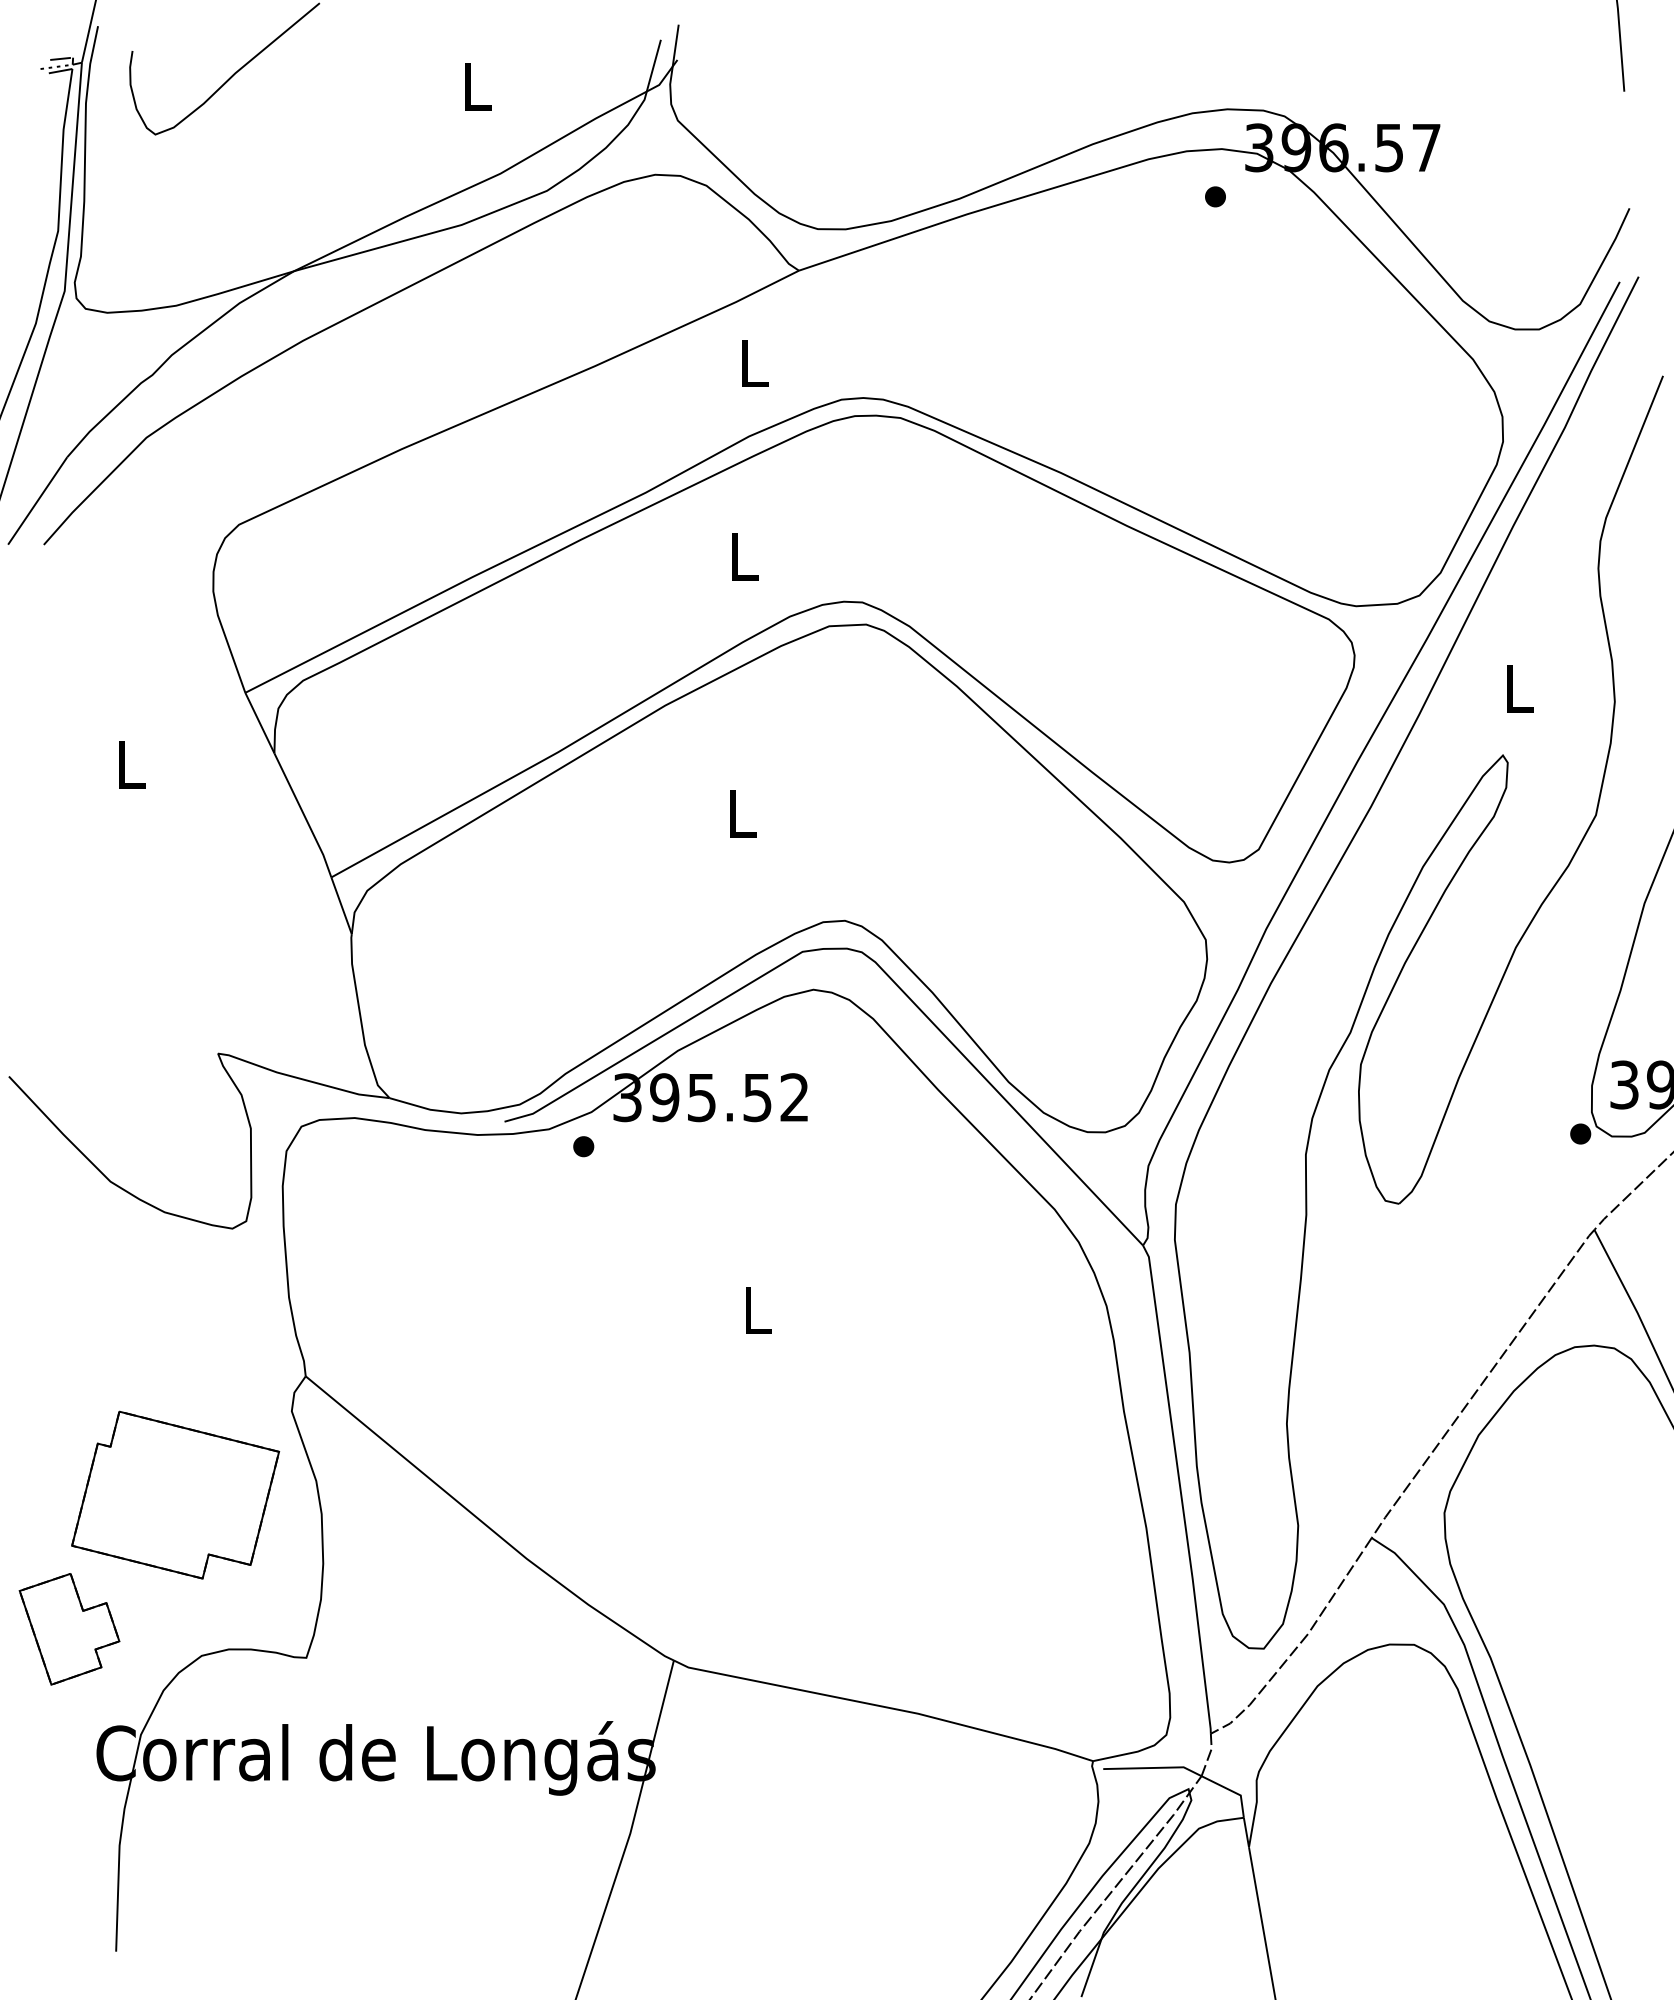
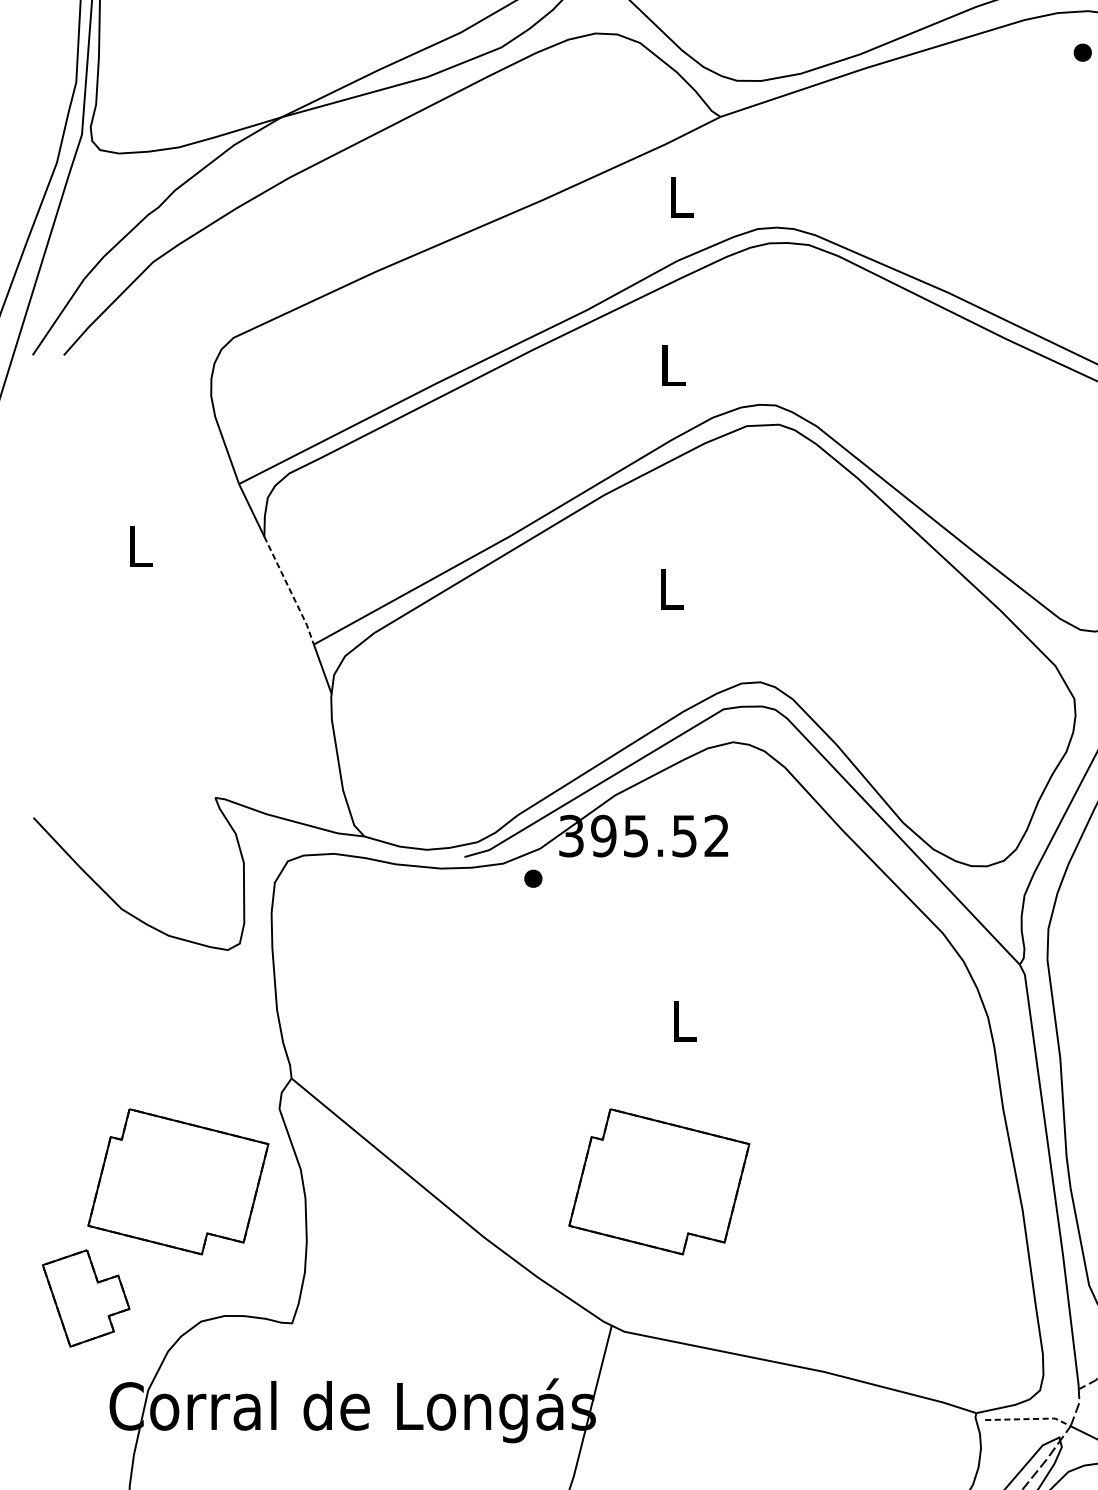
line: (304, 815) -> (290, 590), solid -> dashed
part: (728, 1494) -> (659, 1181), added
line: (1153, 1767) -> (1028, 1418), solid -> dashed

